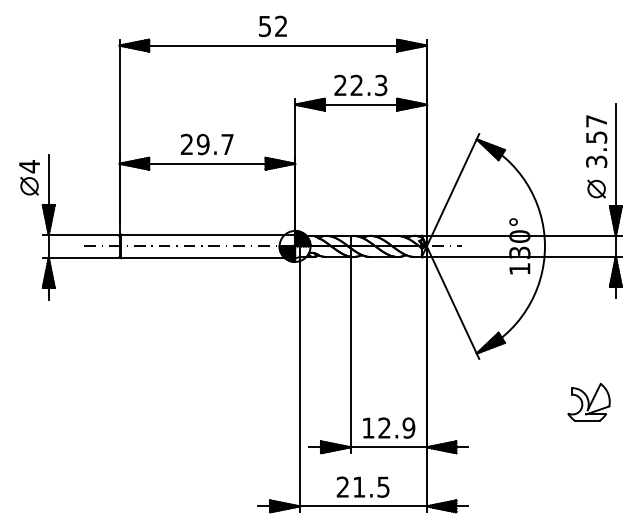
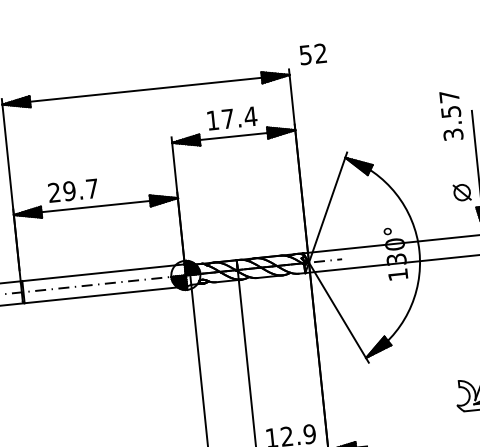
text: (272, 26) -> (312, 54), moved
text: (360, 85) -> (231, 118), 22.3 -> 17.4
text: (596, 141) -> (451, 115), moved
text: (206, 144) -> (72, 190), moved

